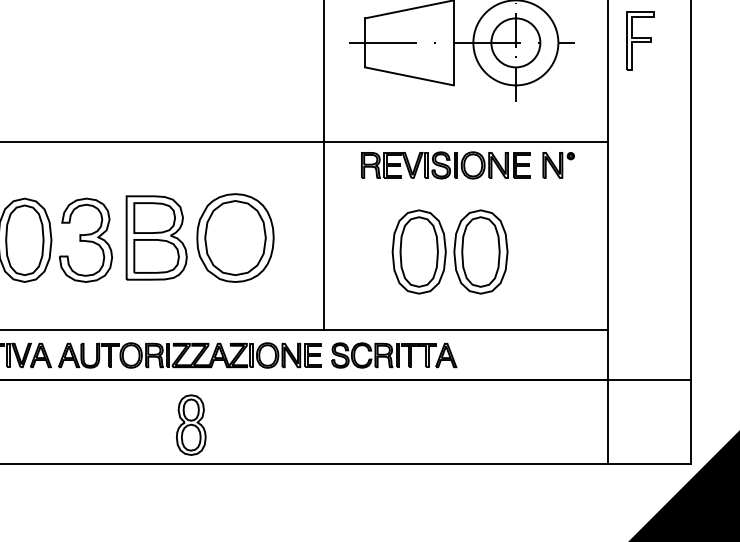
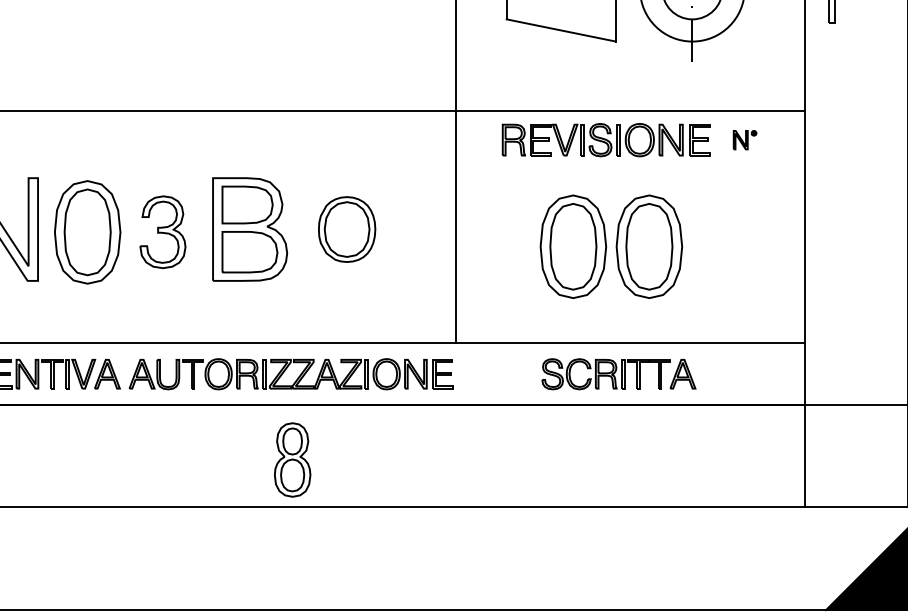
part: (558, 165) -> (744, 140), size x0.6
part: (235, 237) -> (347, 228), size x0.6
part: (85, 239) -> (162, 231), size x0.7
part: (394, 355) -> (619, 374), moved

